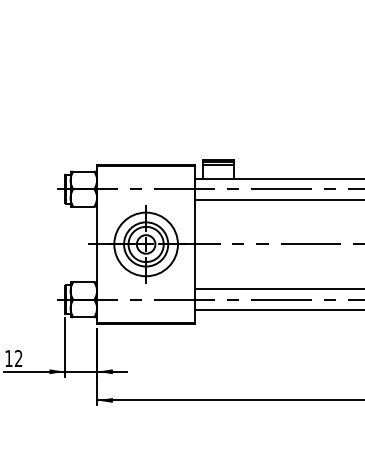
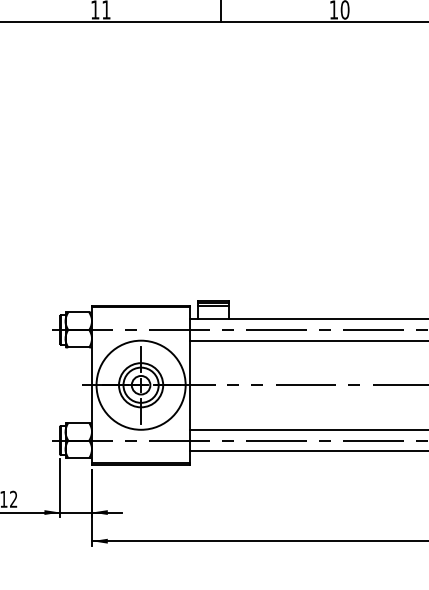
circle: (145, 244) -> (140, 385), size x1.4

